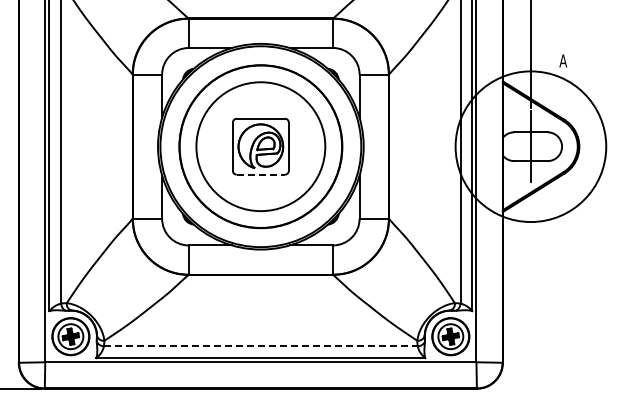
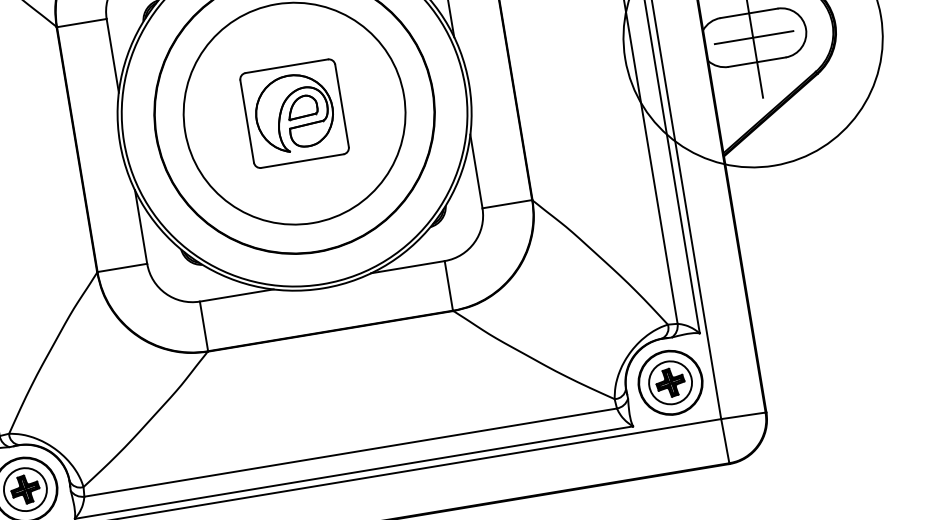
line: (530, 146) -> (752, 37), added
line: (261, 174) -> (303, 160), dashed -> solid
line: (260, 346) -> (350, 452), dashed -> solid

